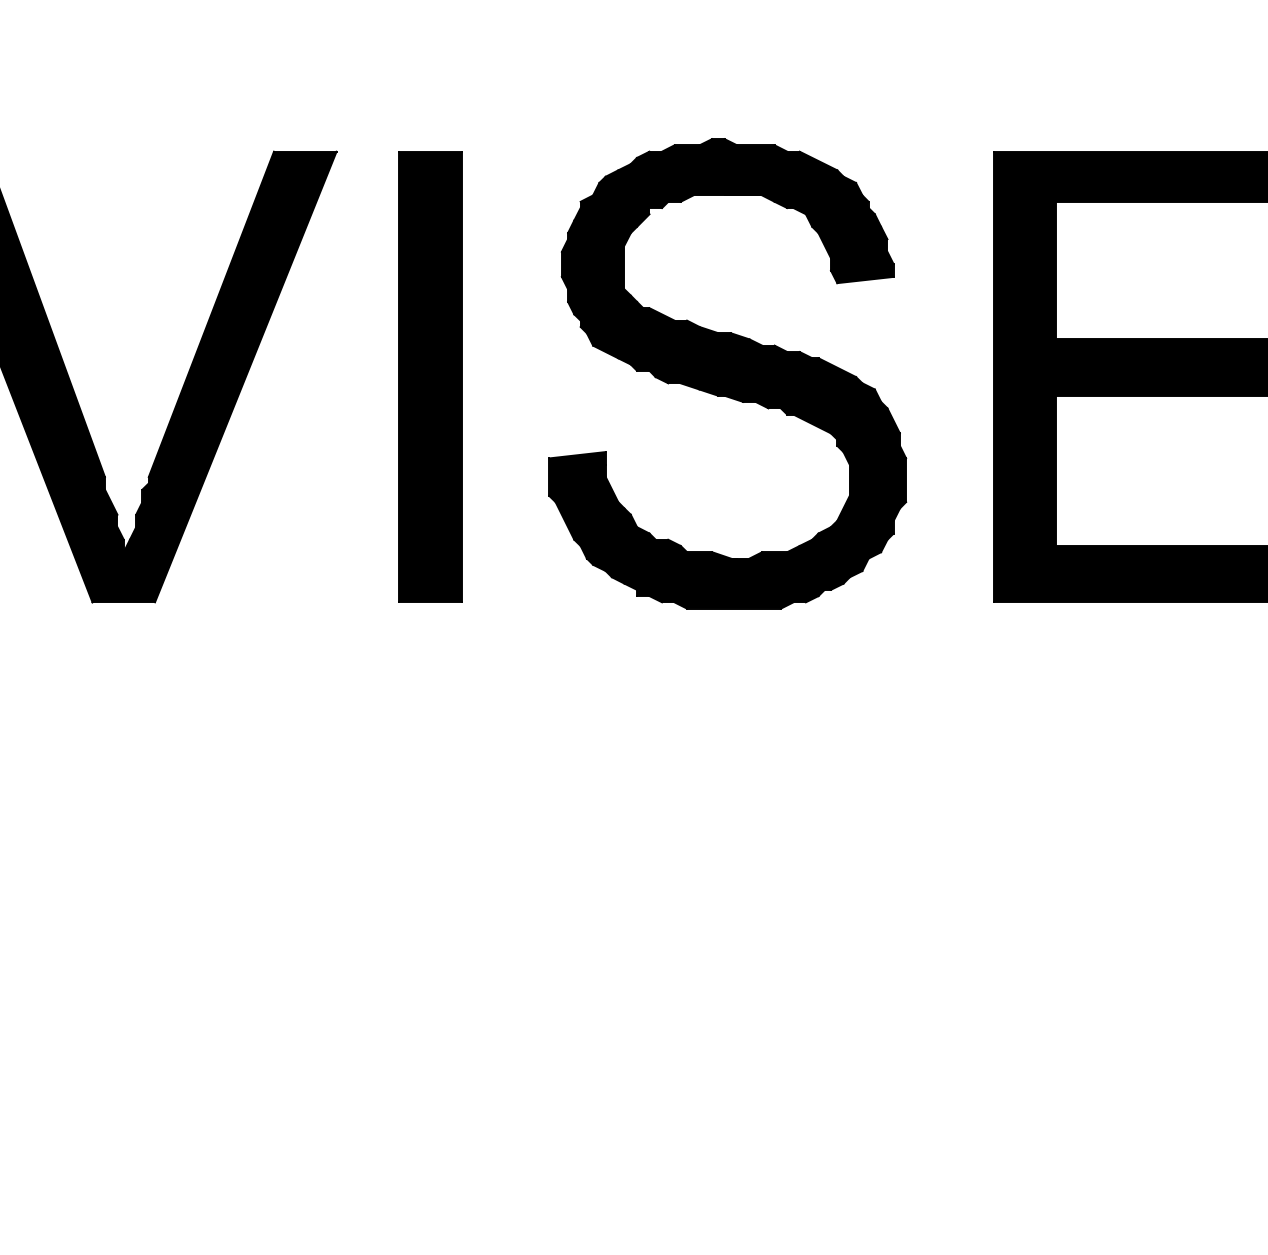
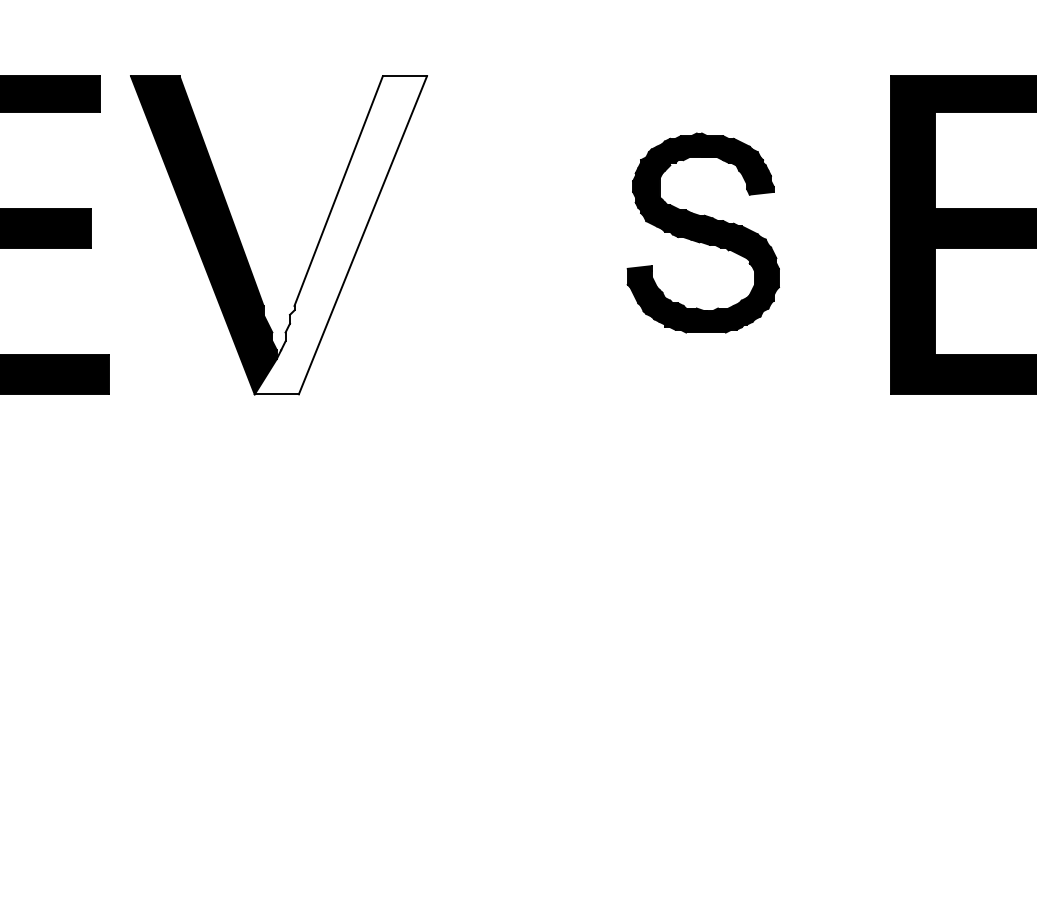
part: (728, 373) -> (703, 232), size x0.6
part: (429, 375) -> (492, 234), removed
fill: (213, 377) -> (340, 235), removed

